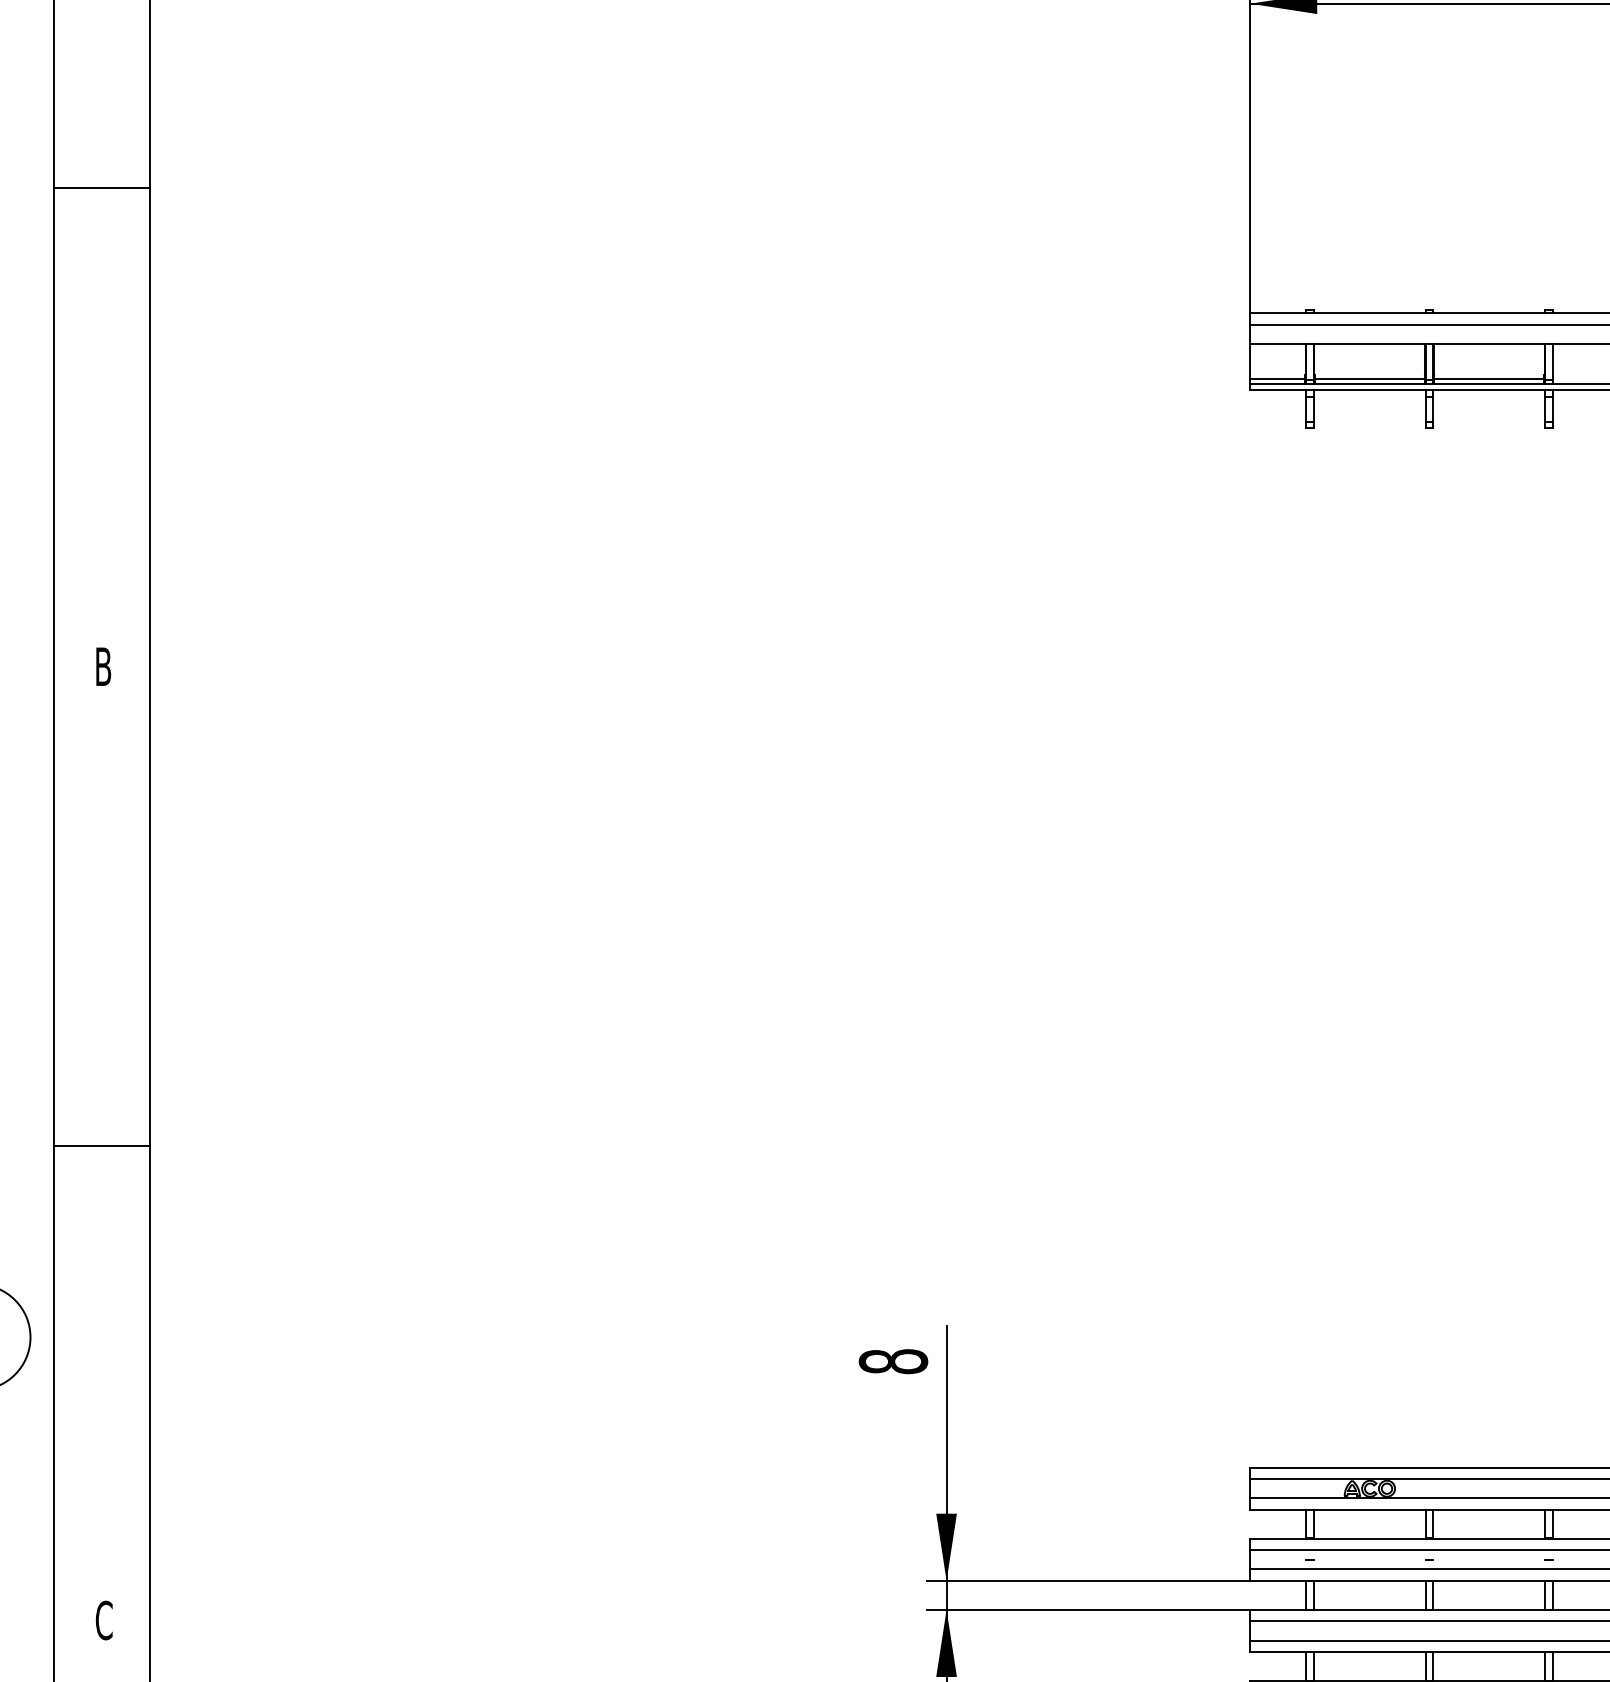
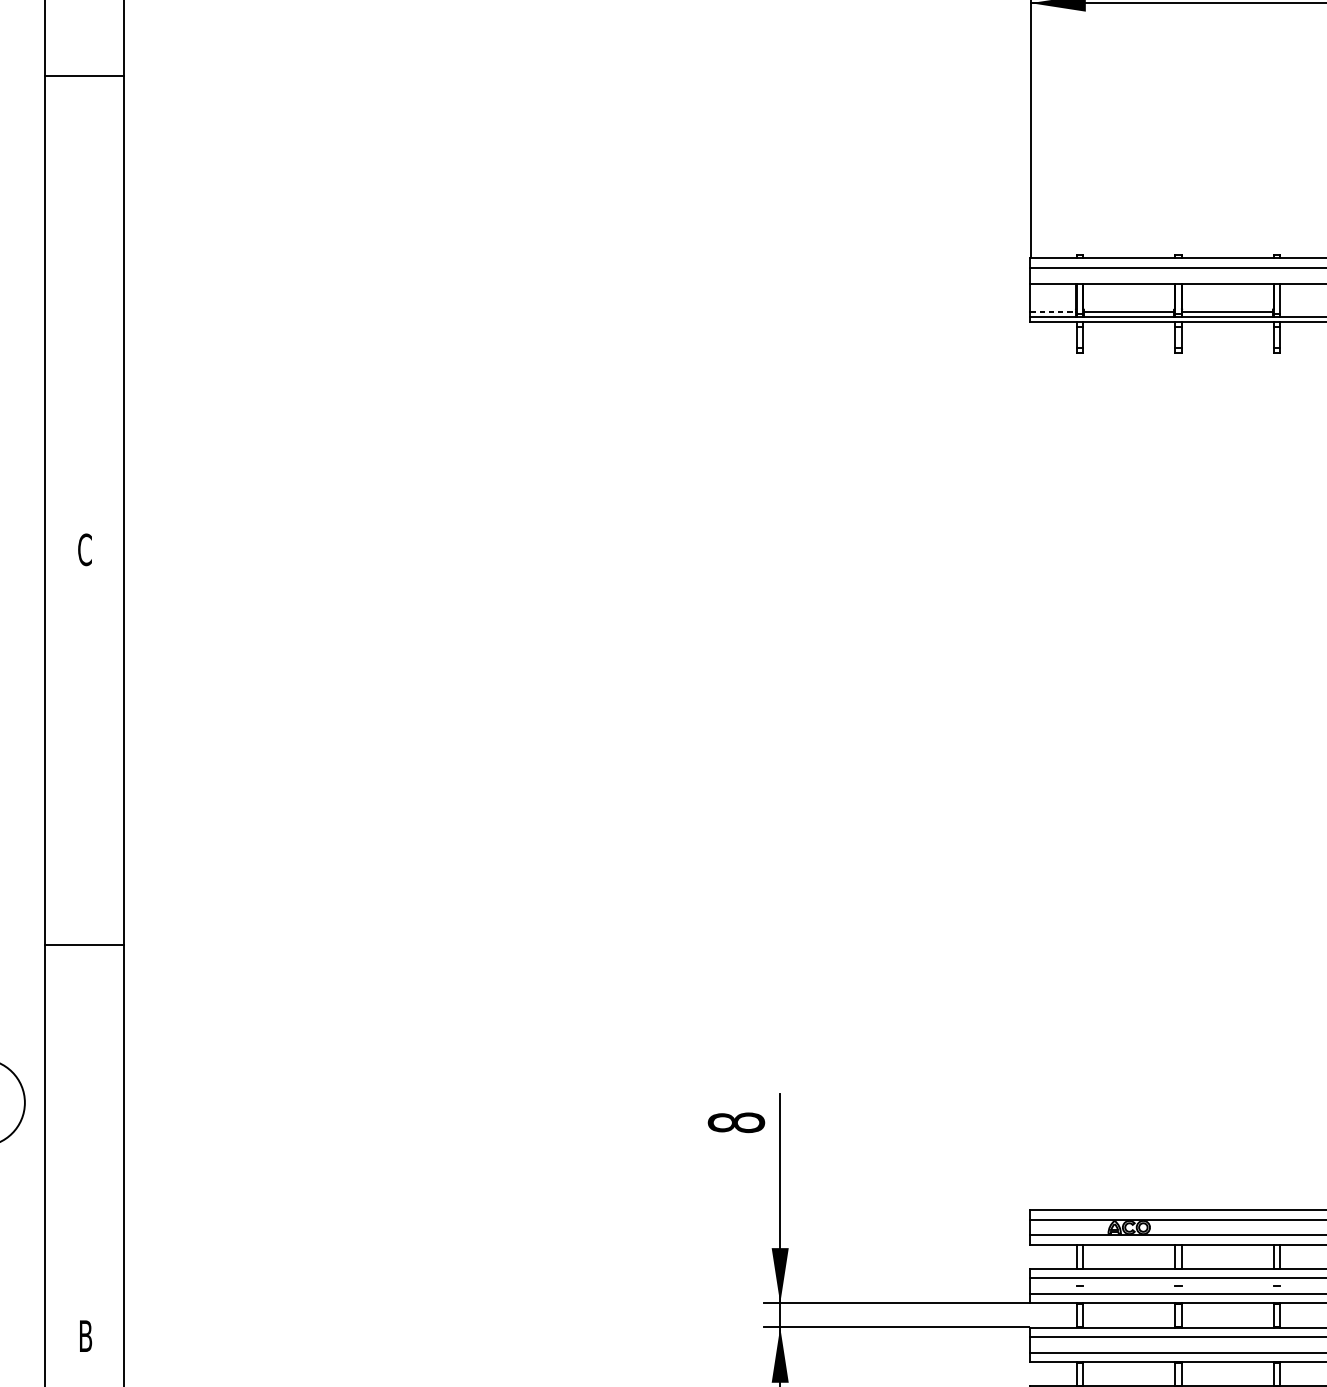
line: (102, 187) -> (84, 75), moved
line: (1278, 378) -> (1053, 312), solid -> dashed
text: (103, 666) -> (85, 549), B -> C
text: (103, 1620) -> (85, 1336), C -> B

